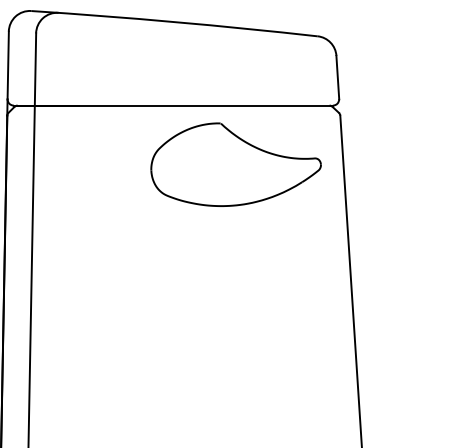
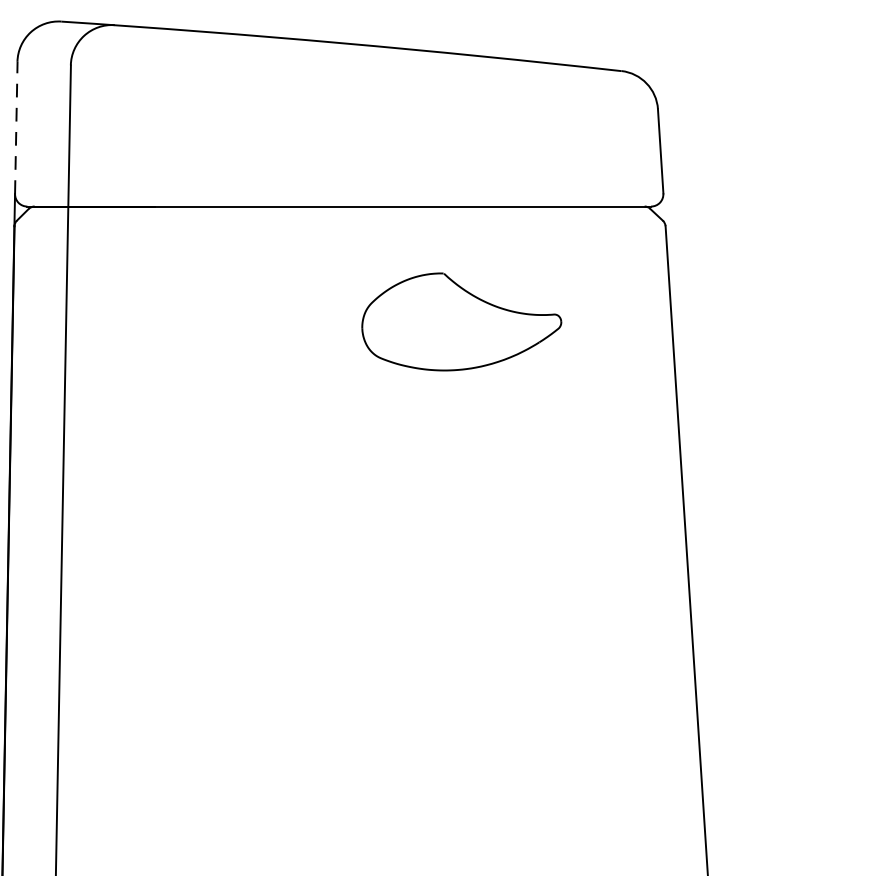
line: (8, 65) -> (16, 128), solid -> dashed
part: (235, 164) -> (460, 321), size x0.6

